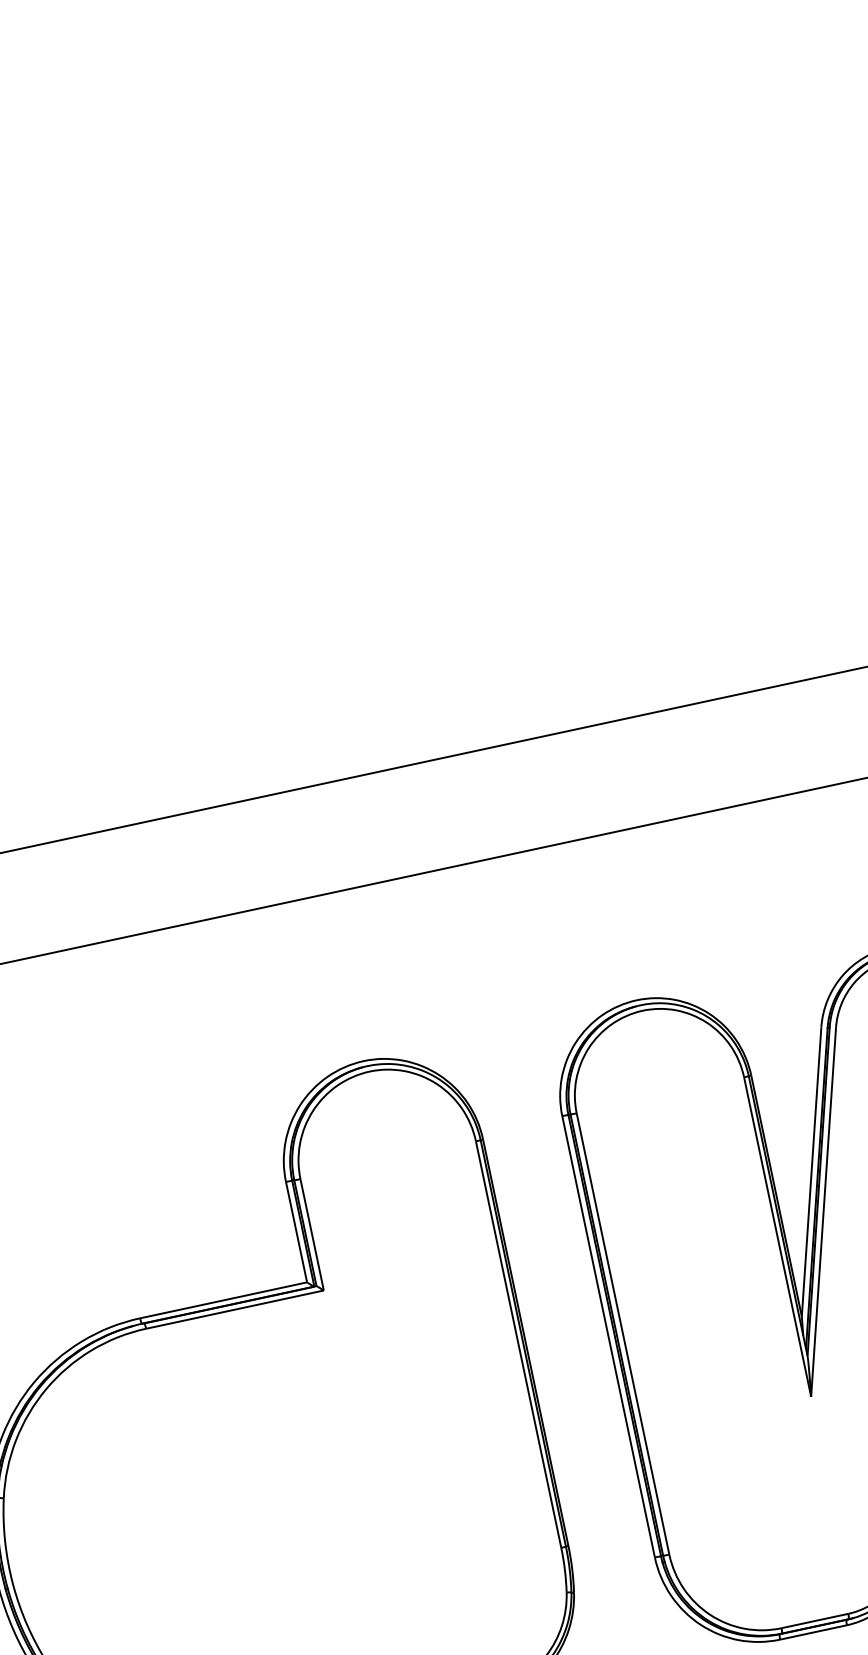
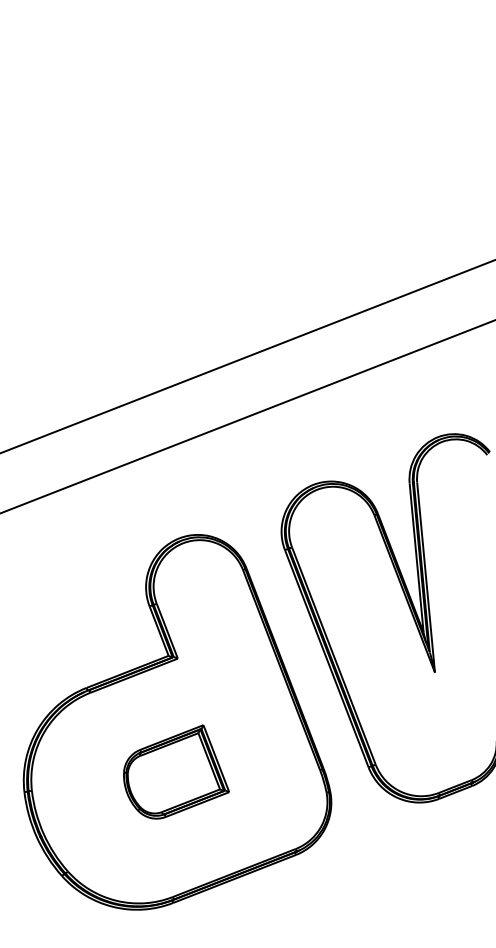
part: (286, 1505) -> (176, 771), added

